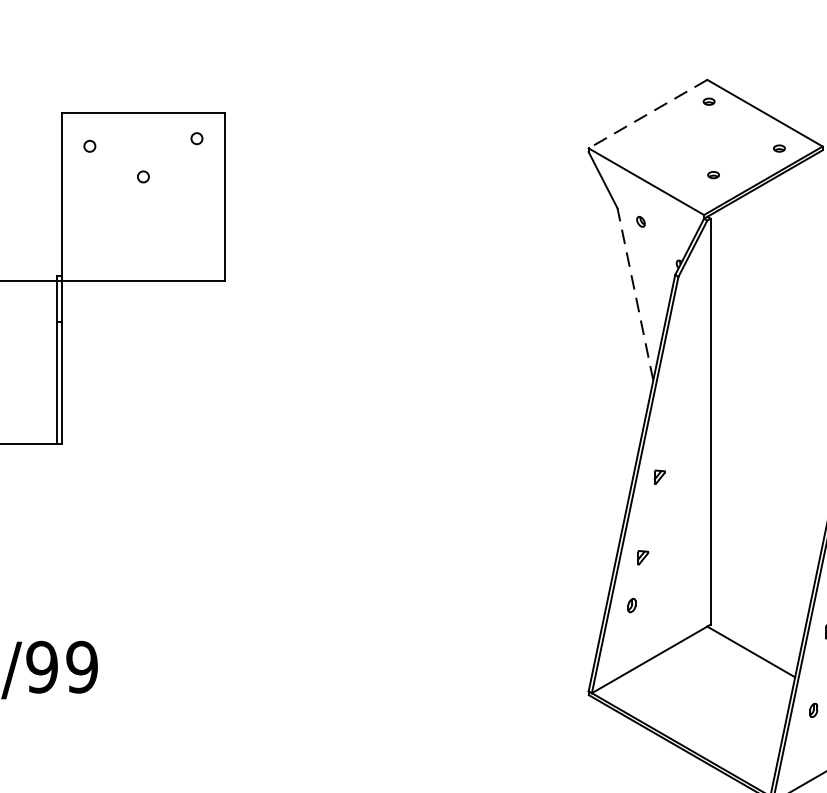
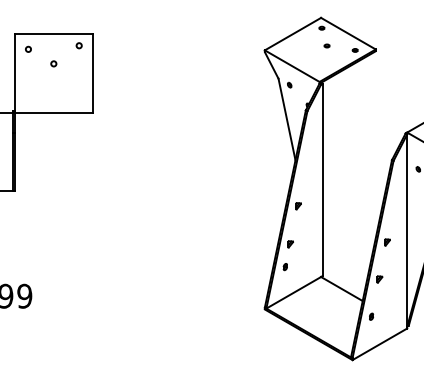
line: (646, 114) -> (292, 34), dashed -> solid
part: (712, 173) -> (326, 45), moved
line: (636, 294) -> (287, 119), dashed -> solid

